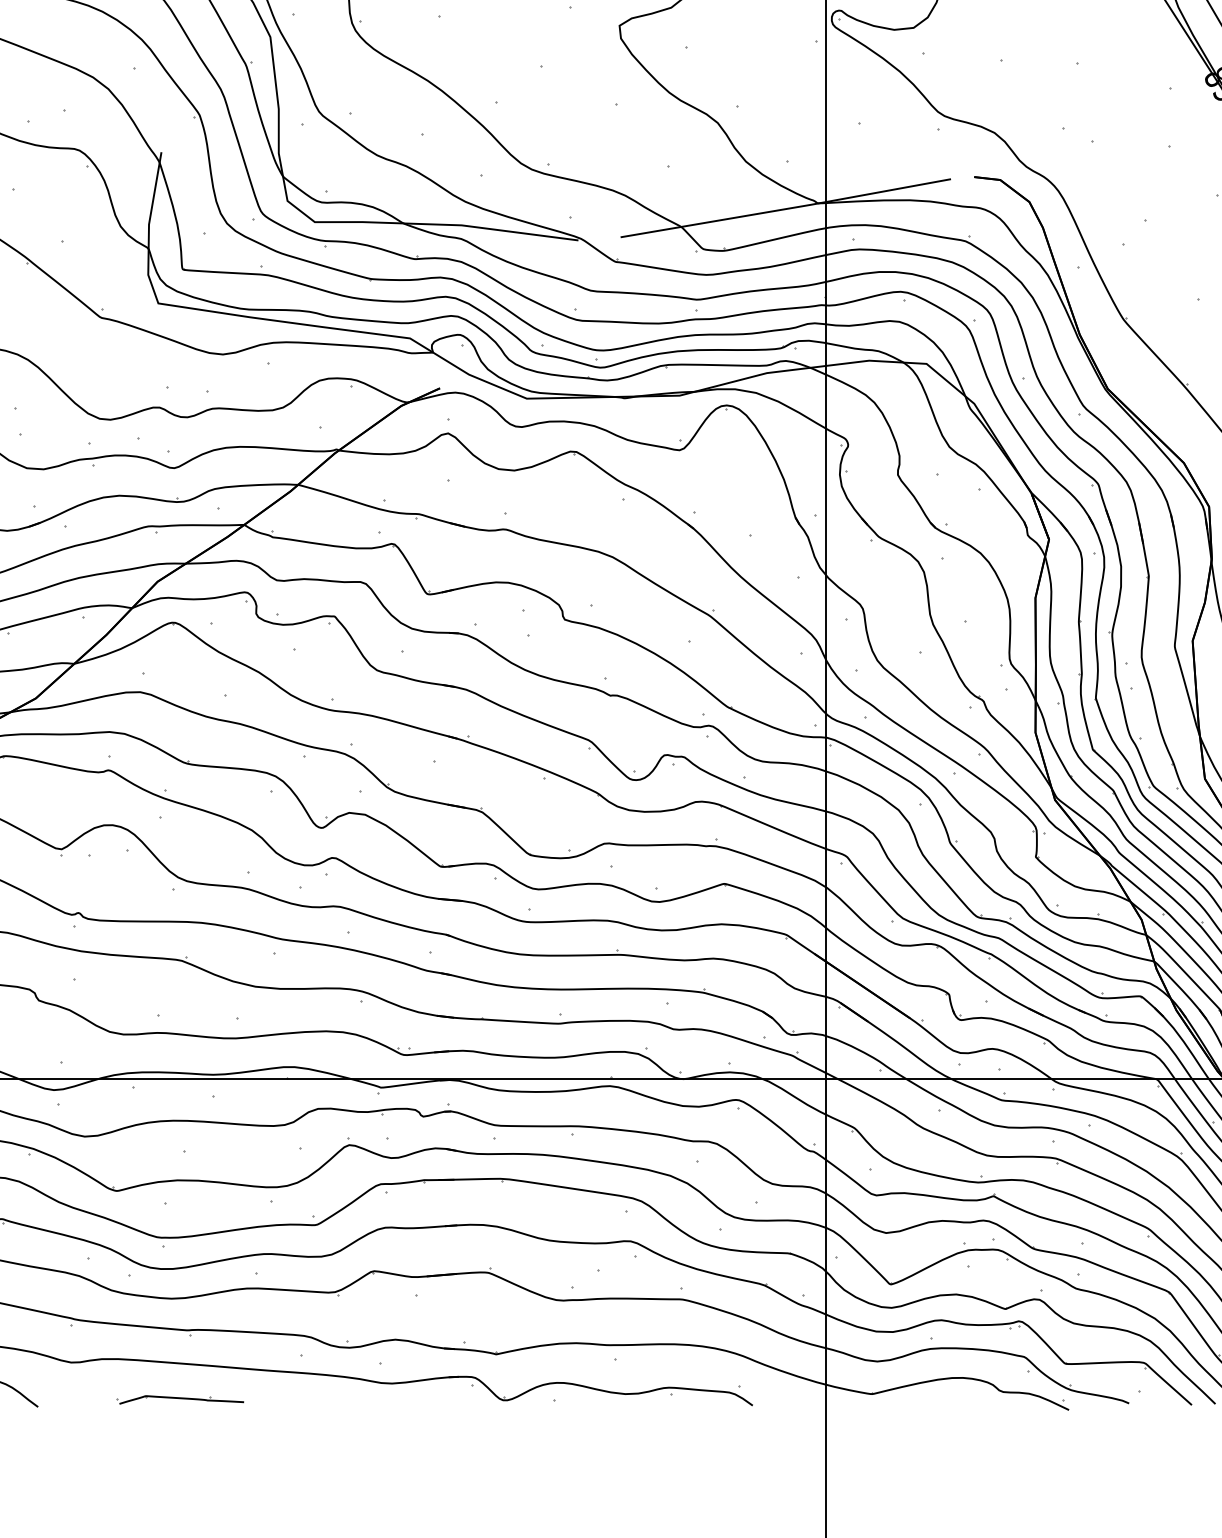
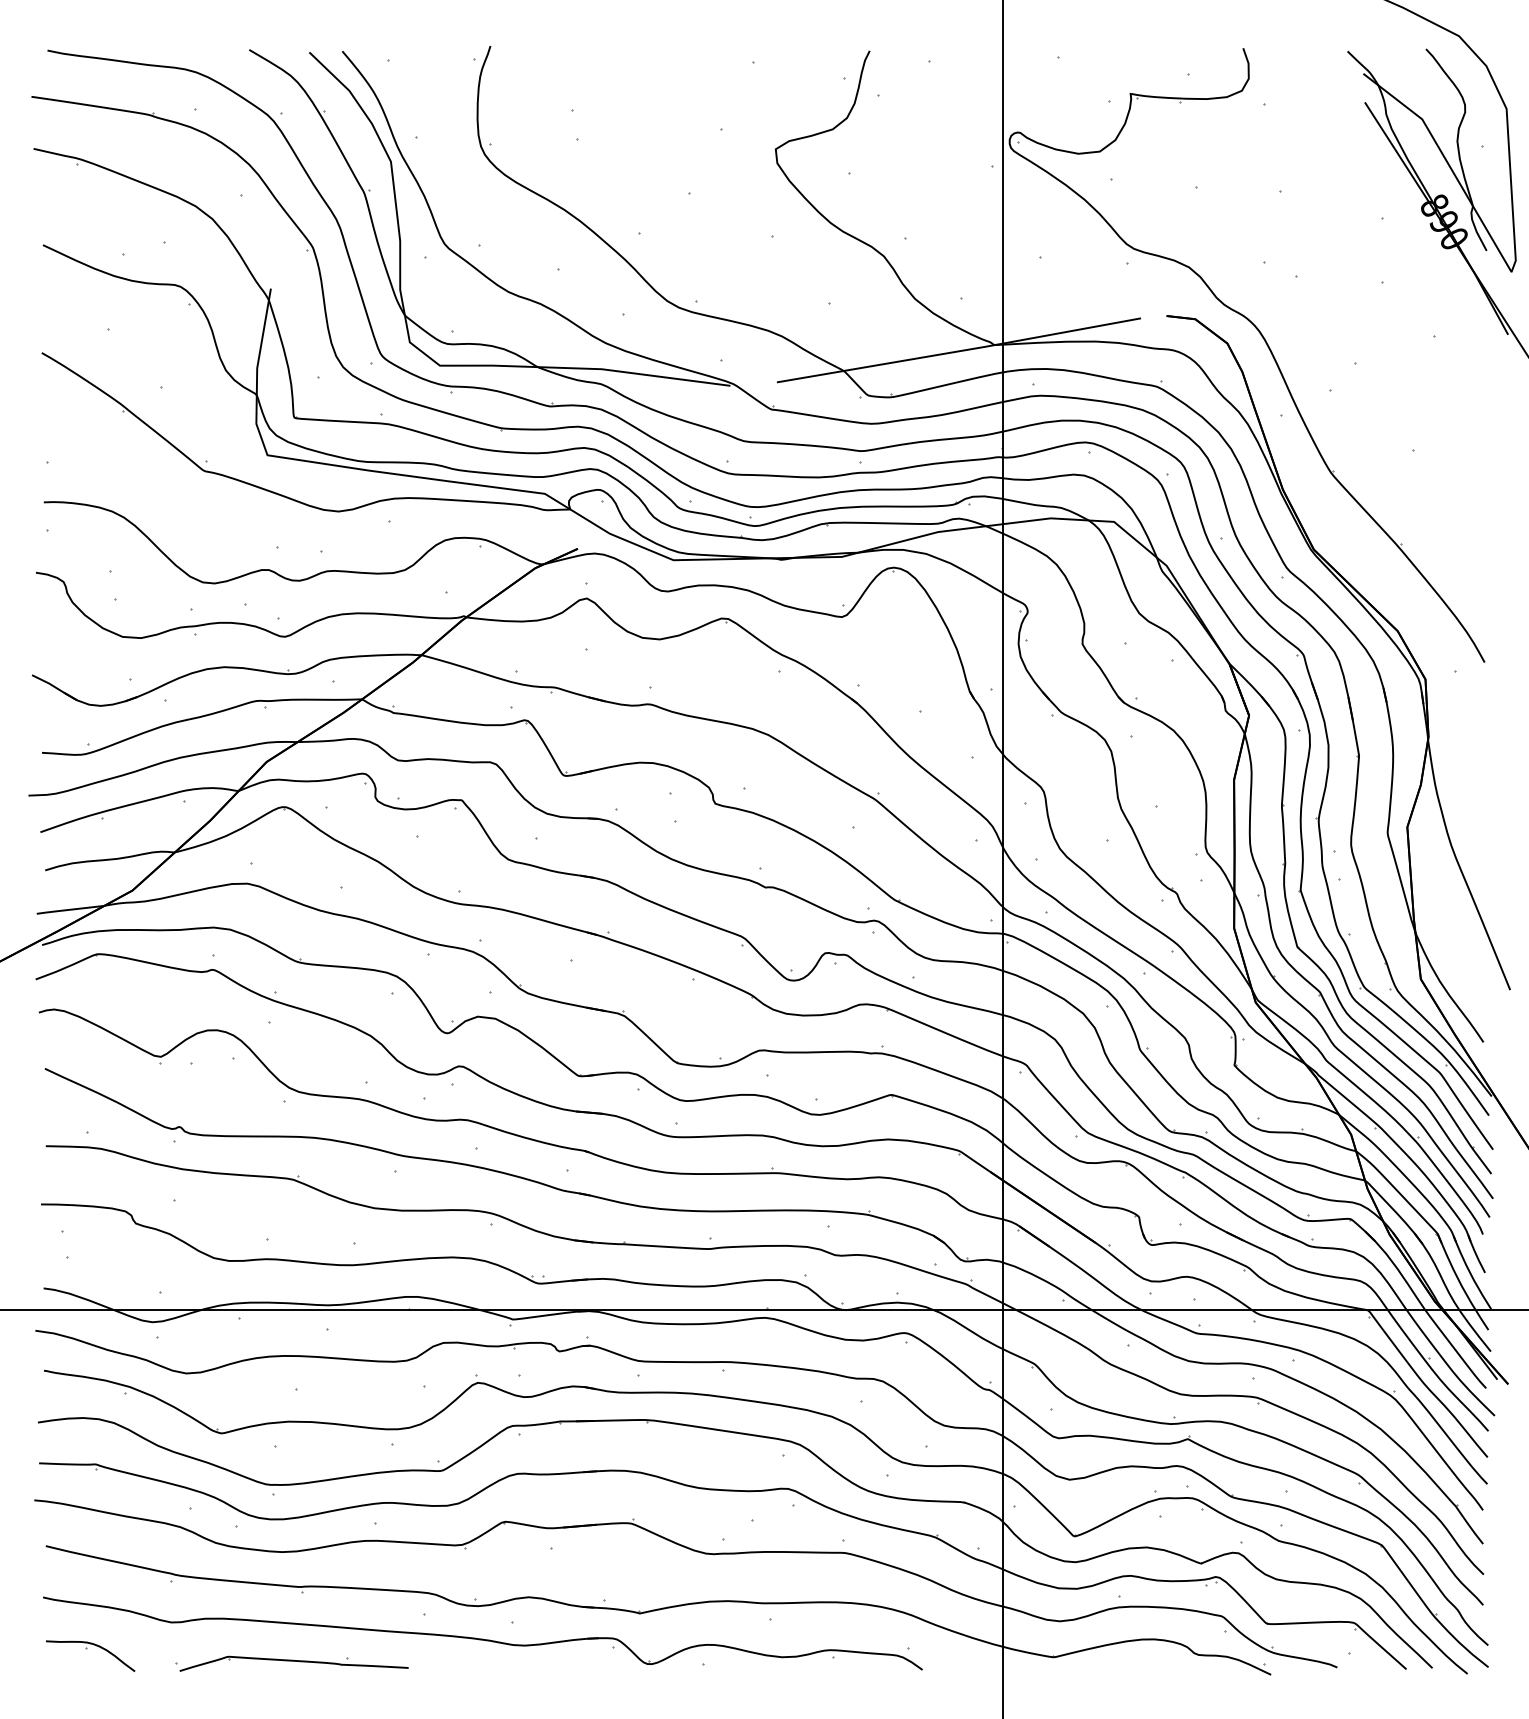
part: (180, 1399) -> (291, 1663), size x1.67

